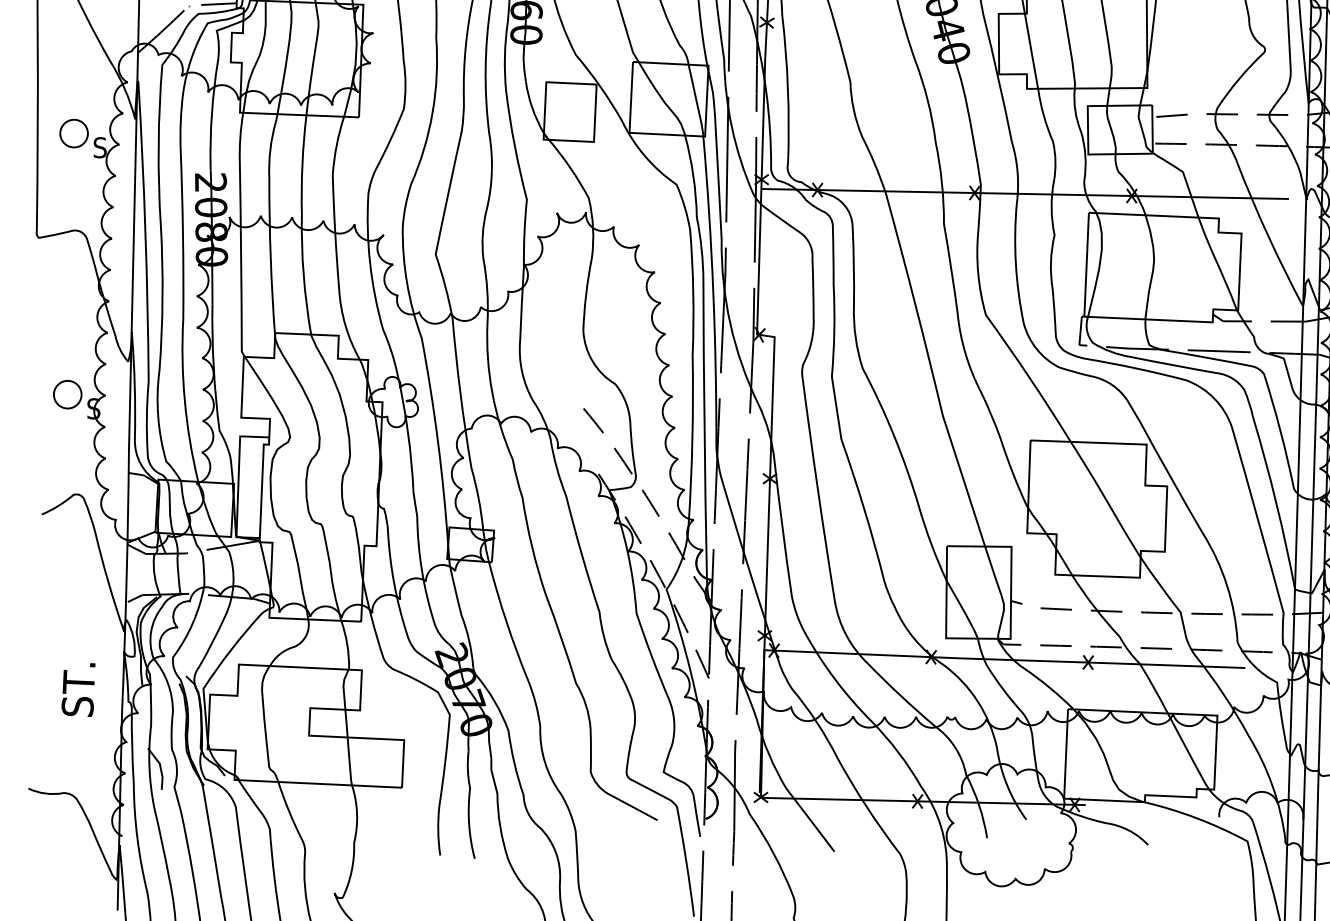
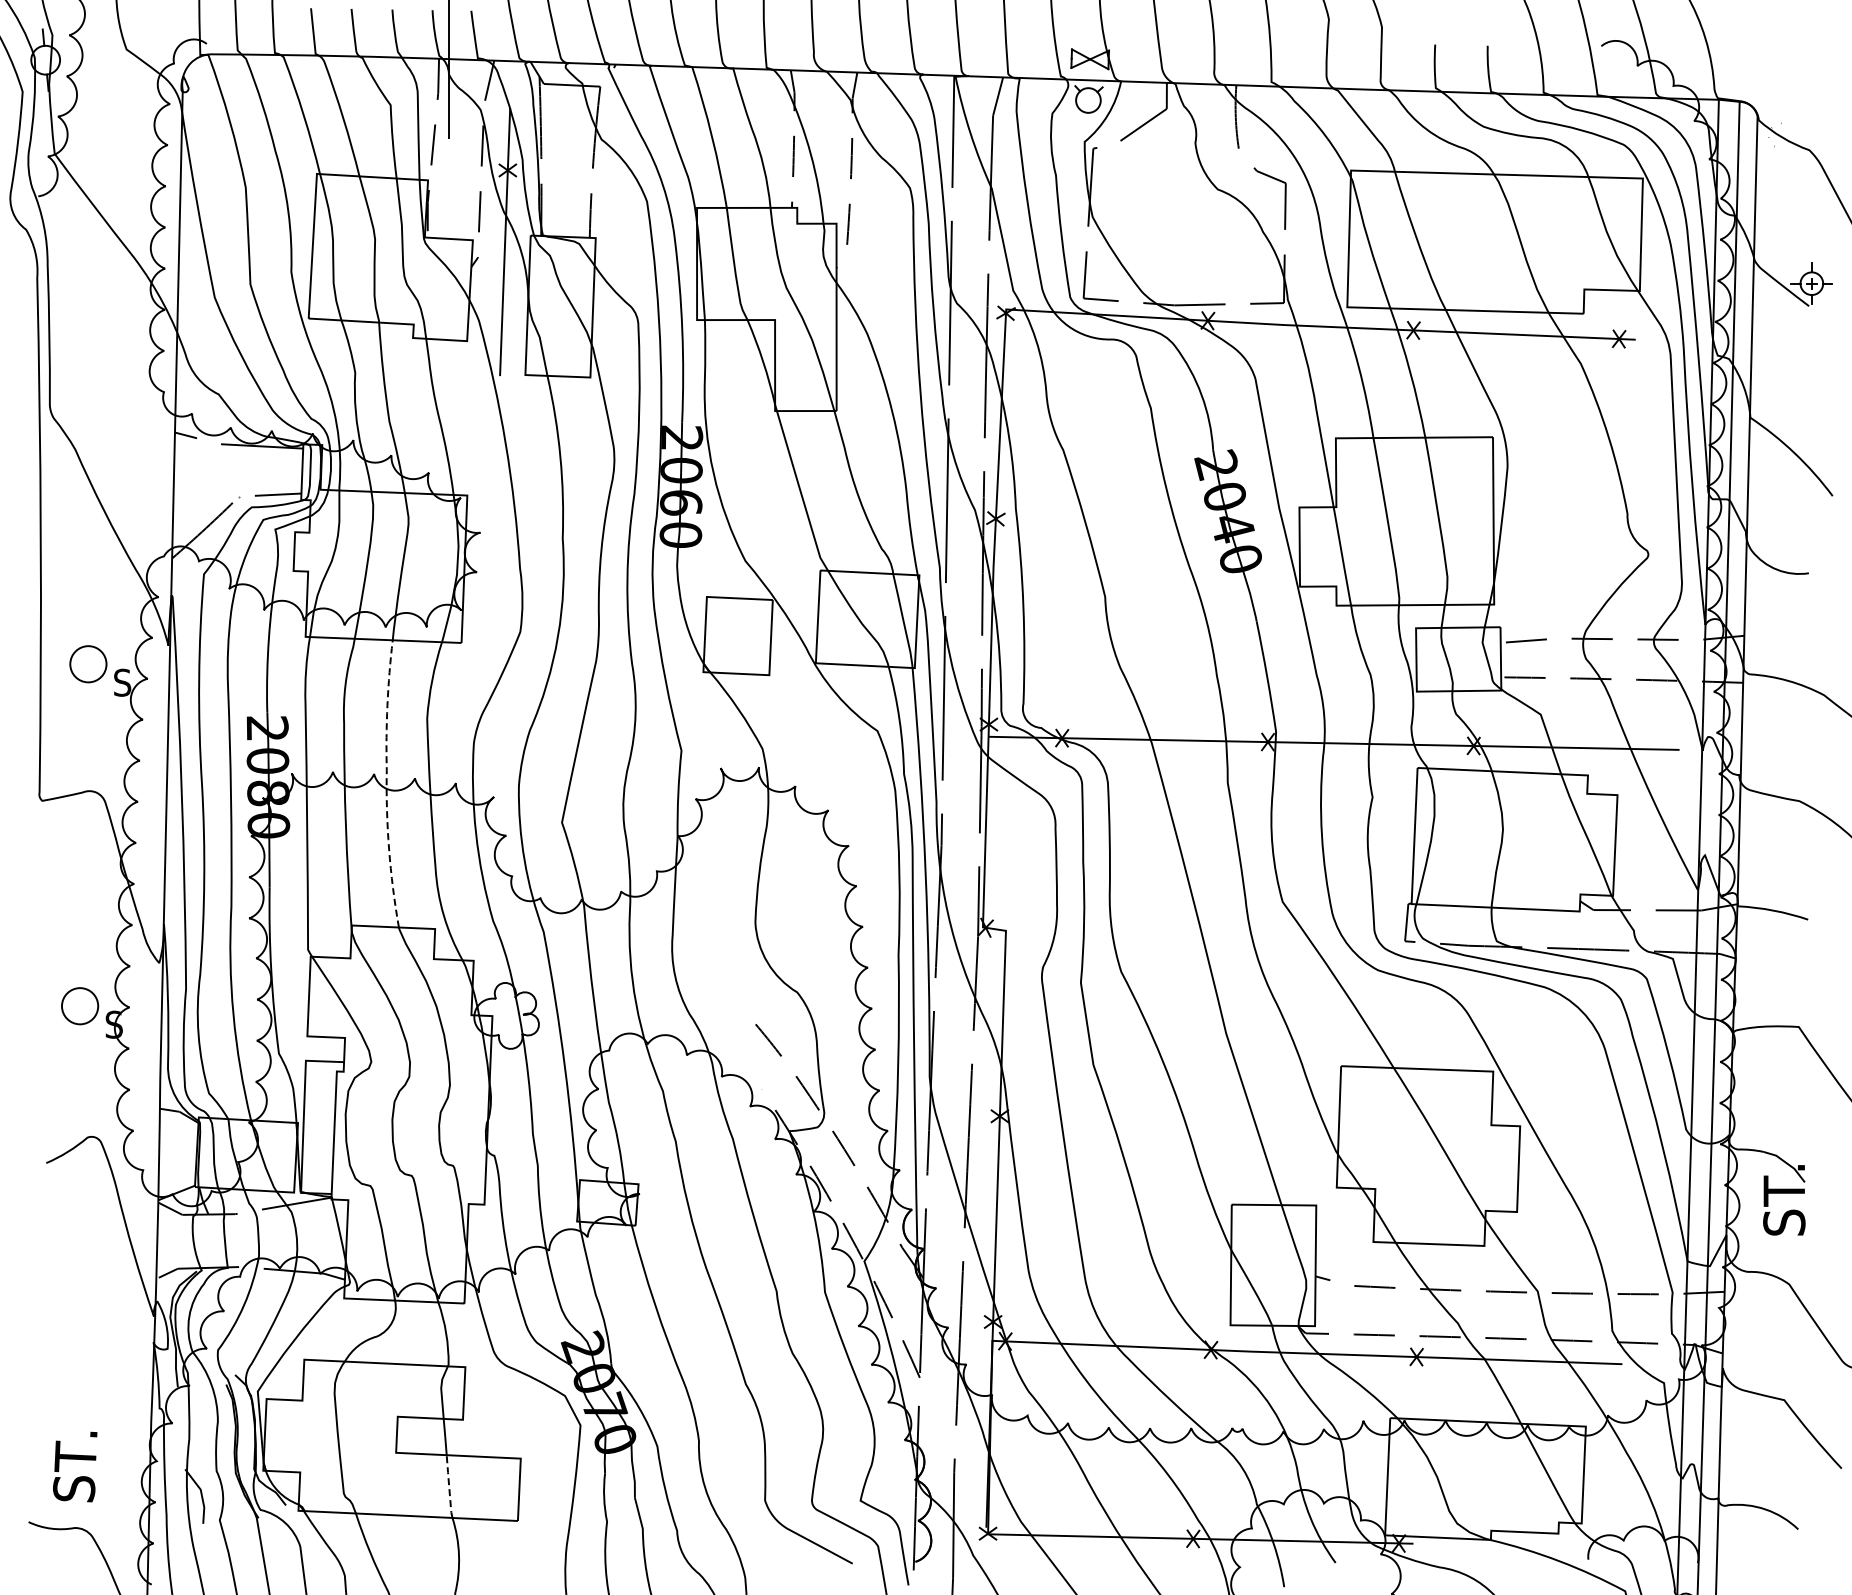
line: (301, 225) -> (386, 784), solid -> dashed
text: (78, 689) -> (75, 1466), moved
line: (349, 761) -> (449, 1486), solid -> dashed

